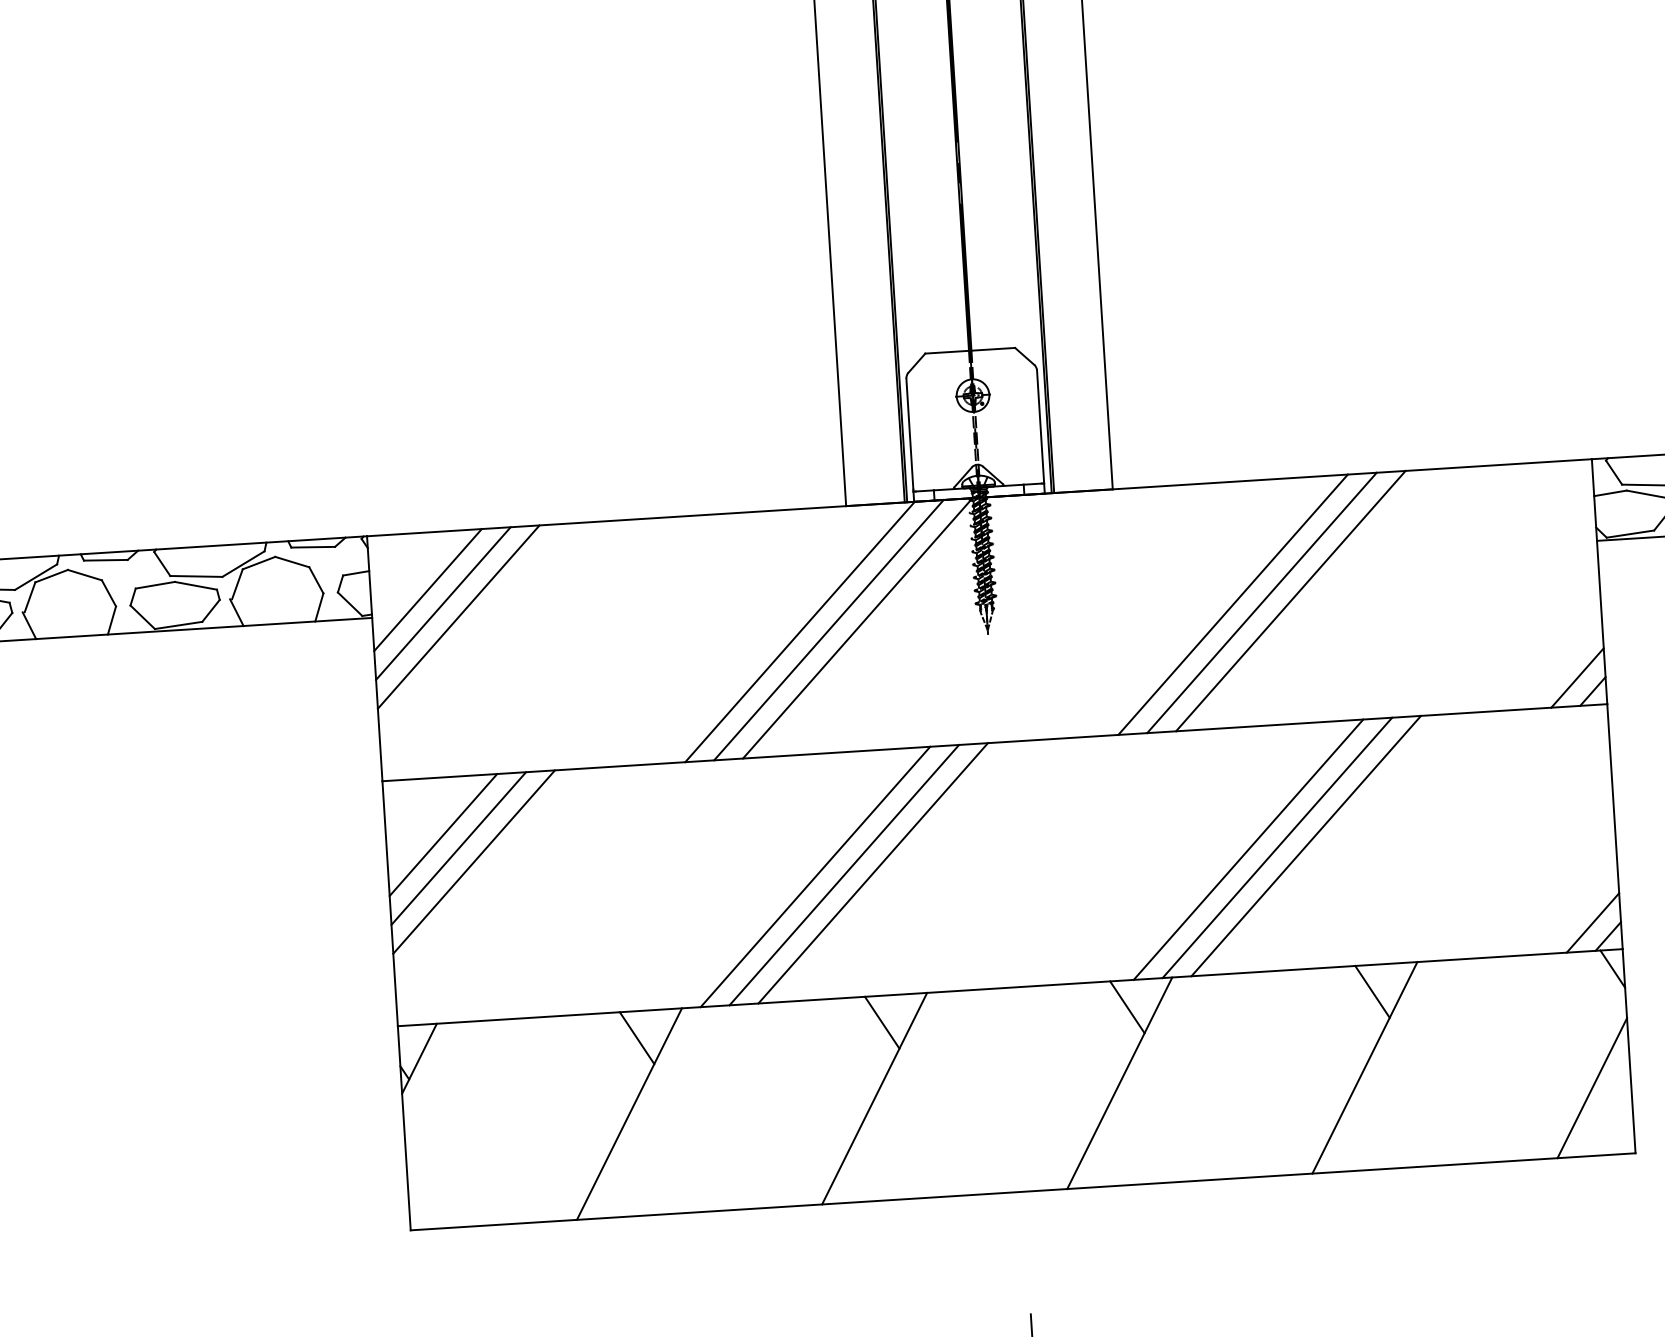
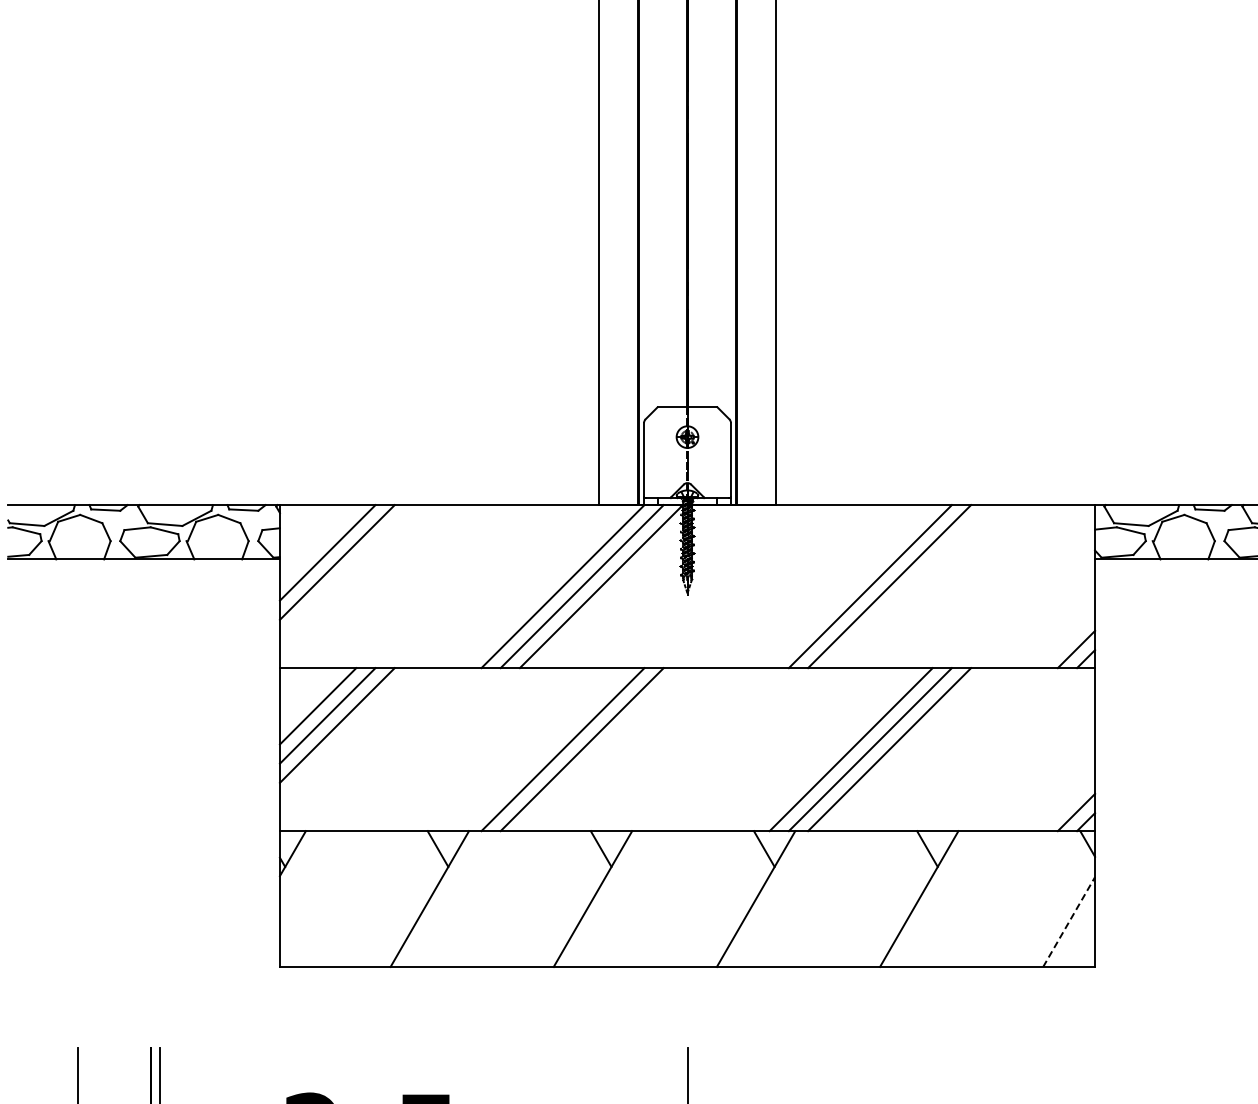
line: (427, 590) -> (317, 543), removed
line: (1232, 604) -> (850, 586), removed
line: (871, 873) -> (600, 749), removed
line: (1592, 1088) -> (1069, 922), solid -> dashed

